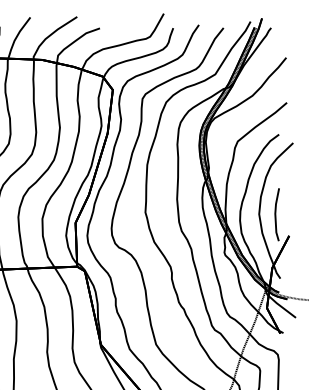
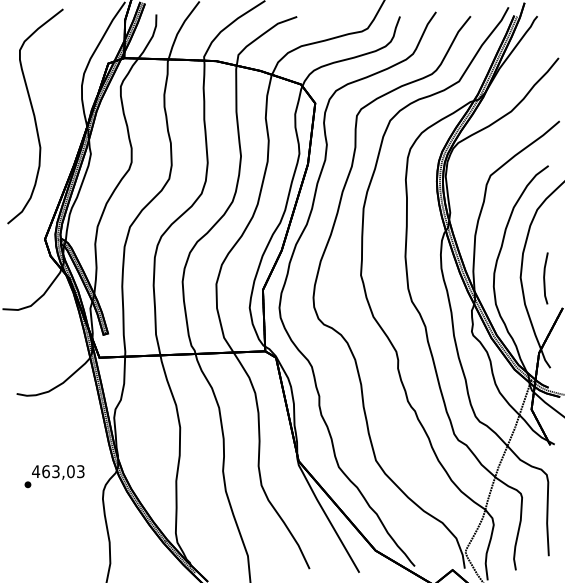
part: (276, 214) -> (545, 278), size x0.7

